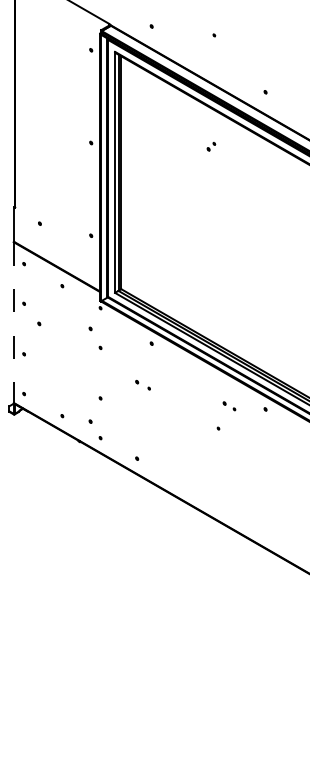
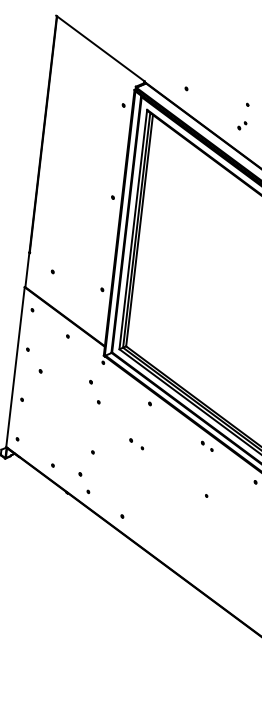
part: (211, 146) -> (242, 125), moved
line: (13, 323) -> (15, 368), dashed -> solid
part: (229, 406) -> (207, 446), moved

